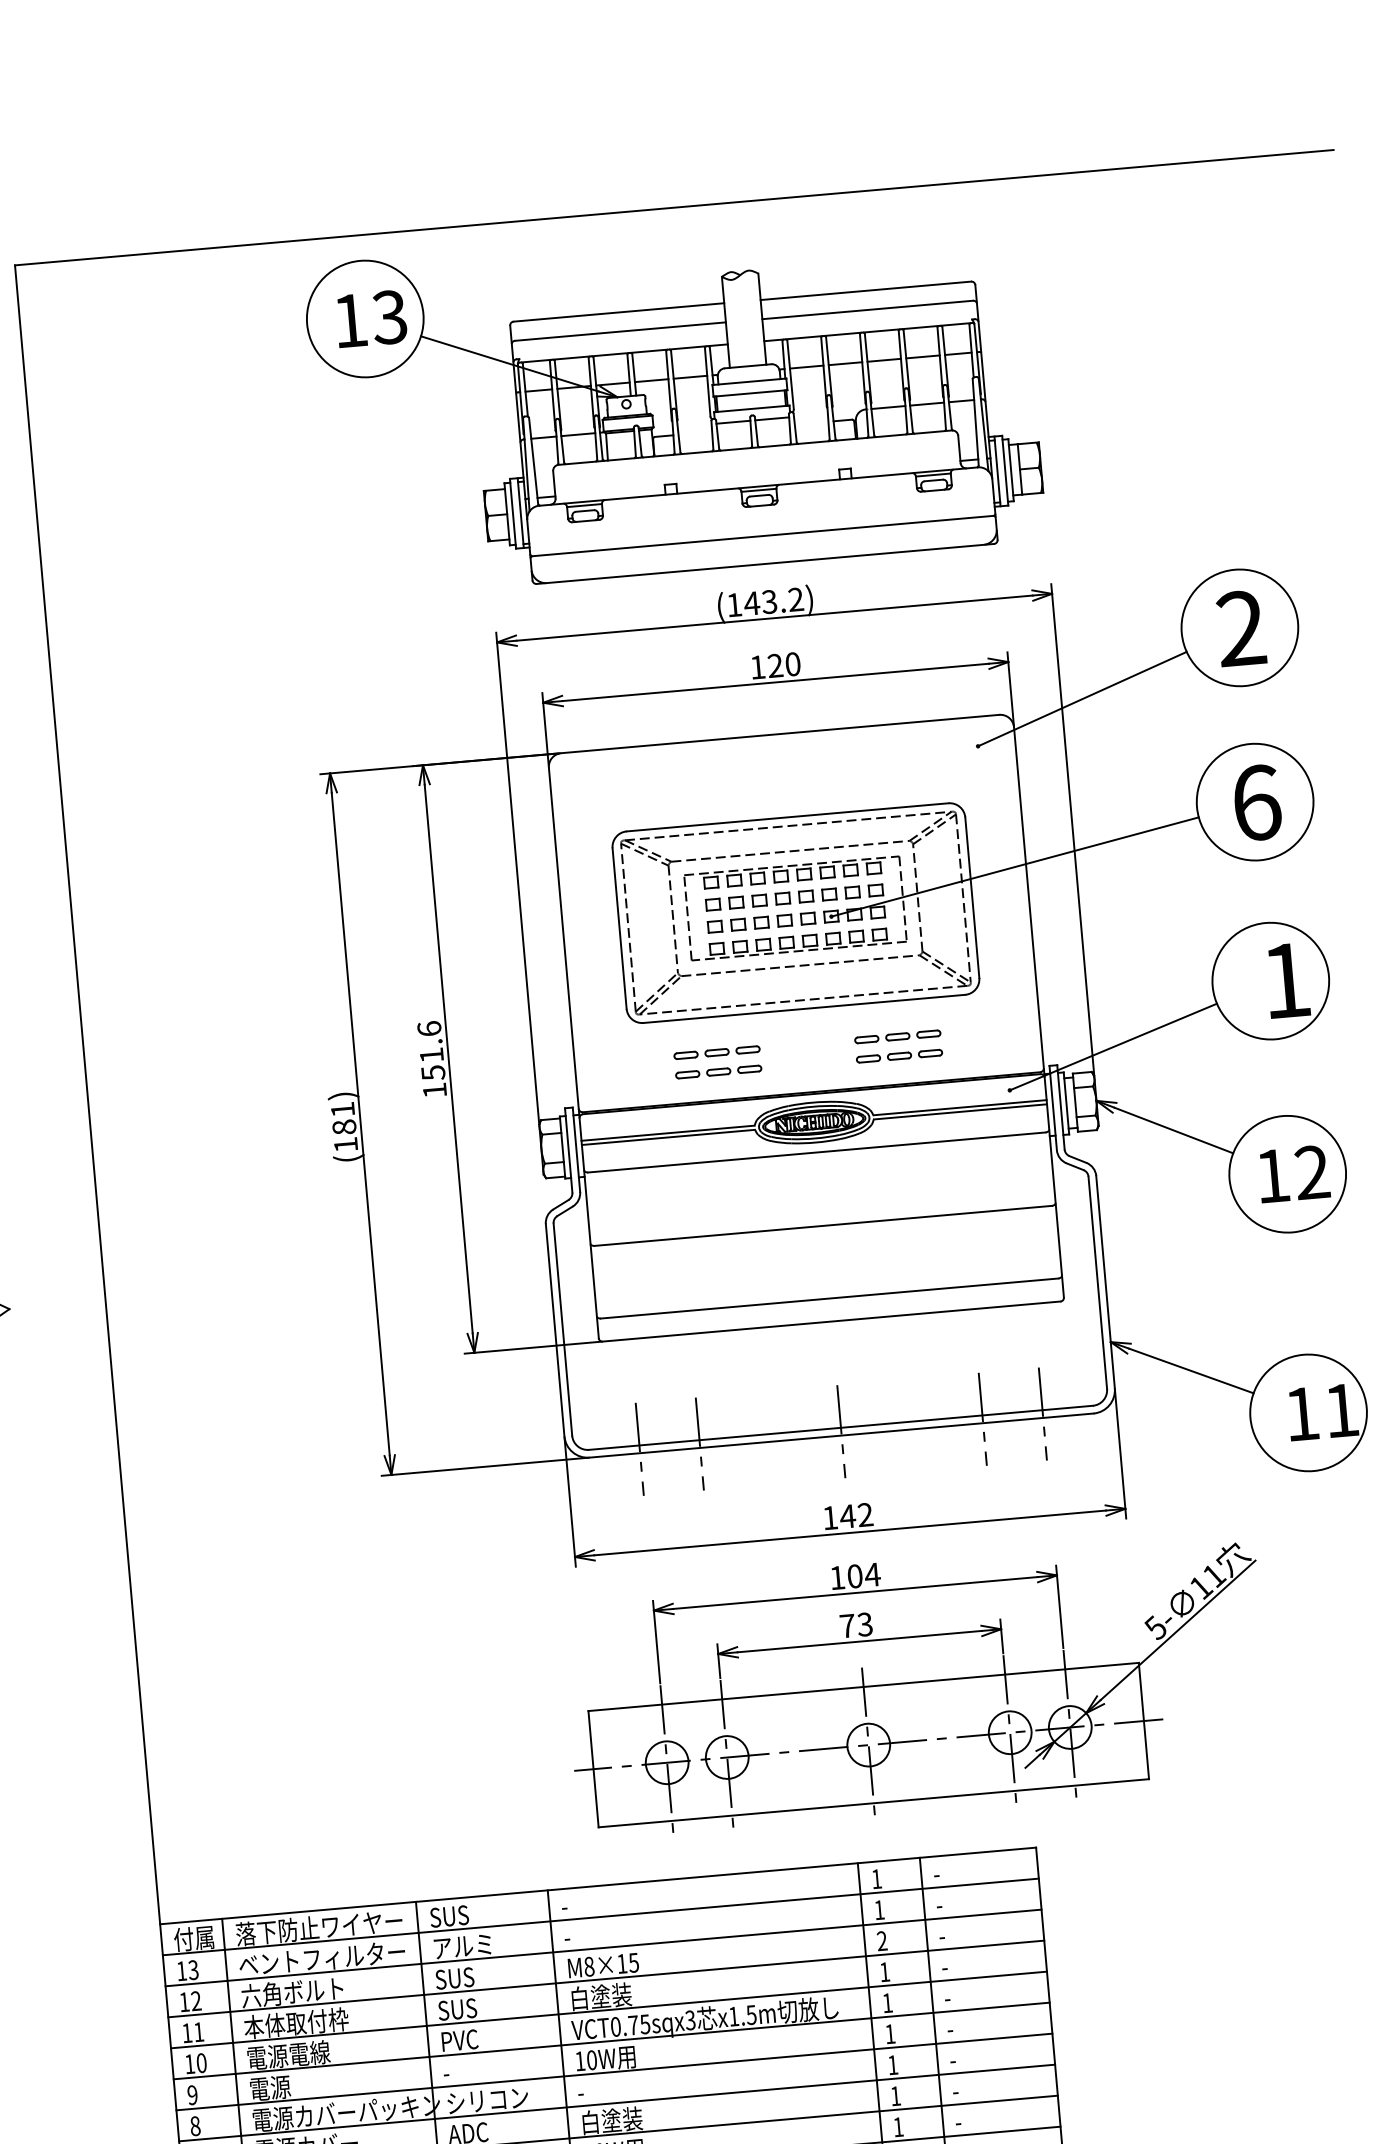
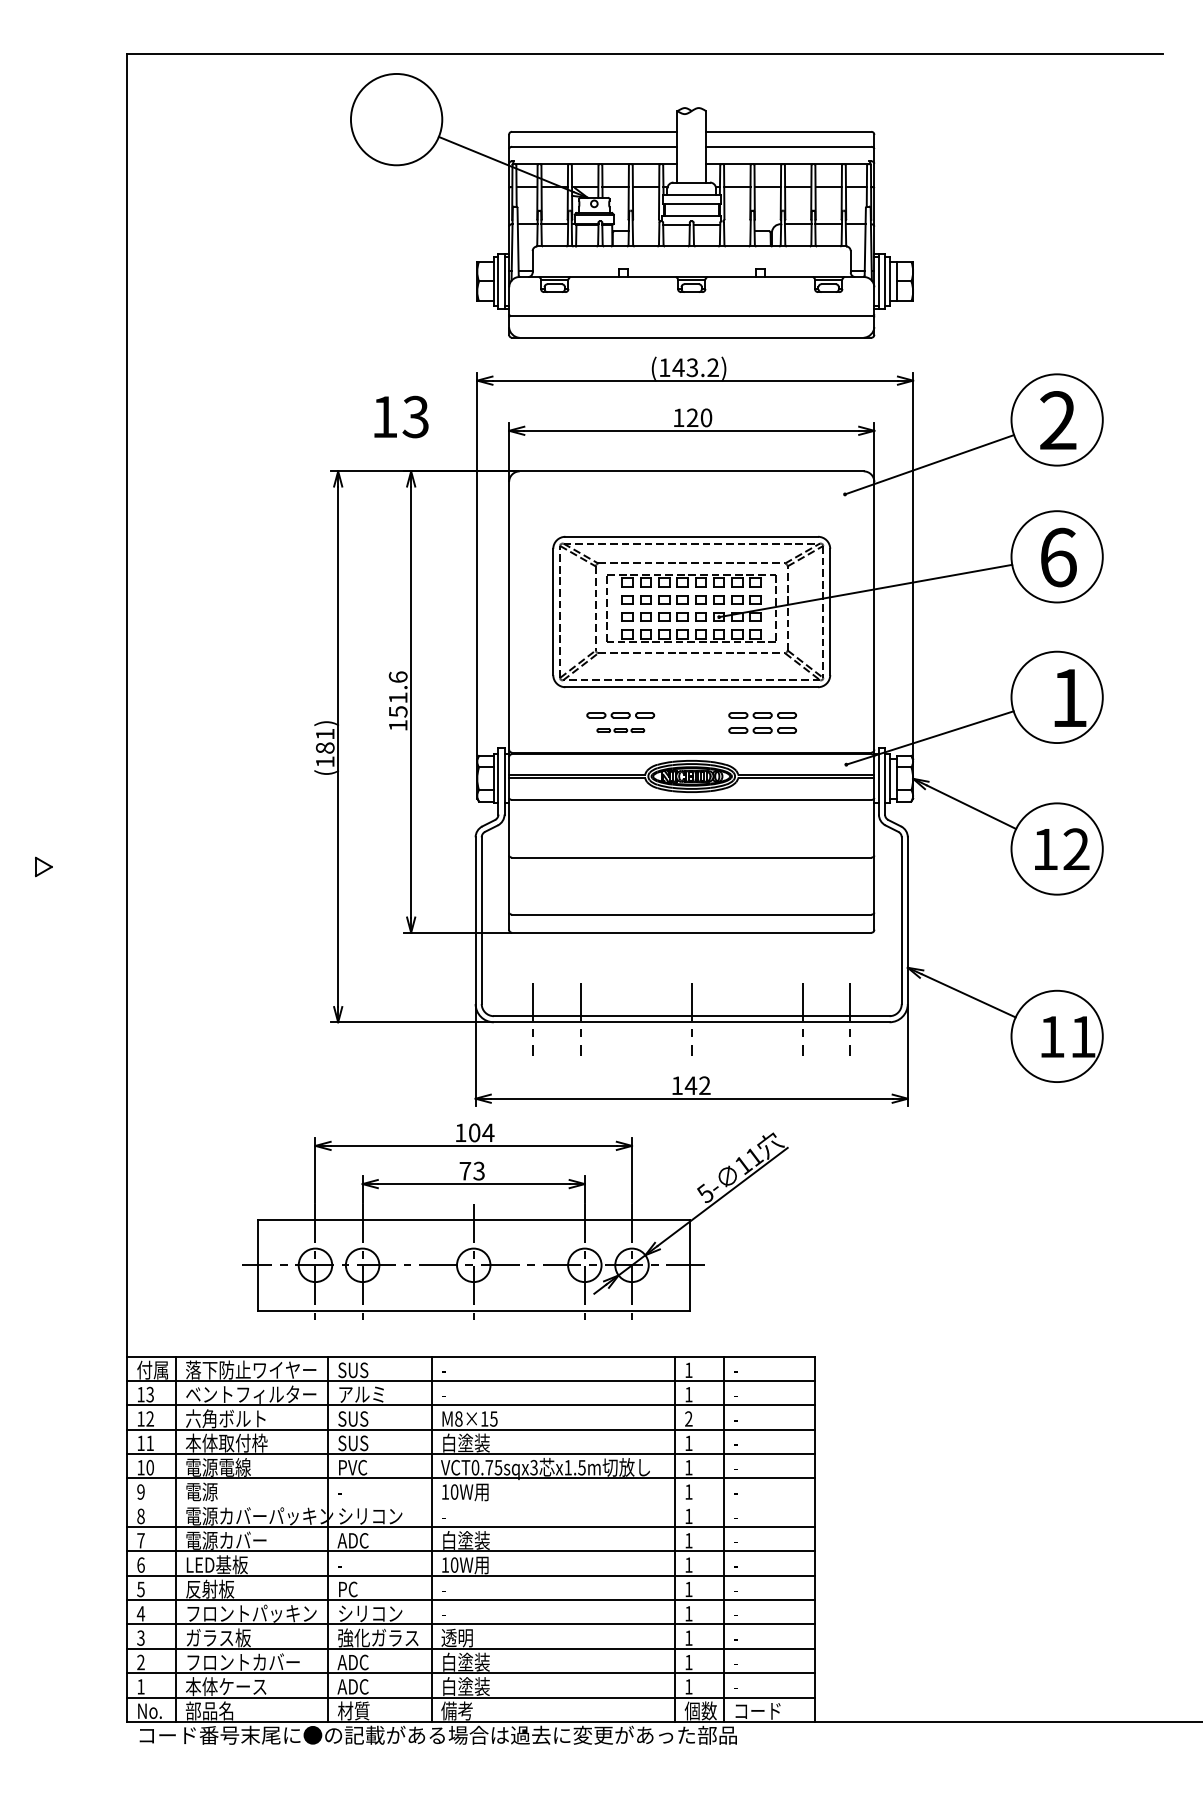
text: (371, 318) -> (401, 416), moved
part: (718, 1071) -> (620, 730), size x0.7
part: (917, 1684) -> (515, 1221), moved
line: (614, 2071) -> (471, 1502), removed

